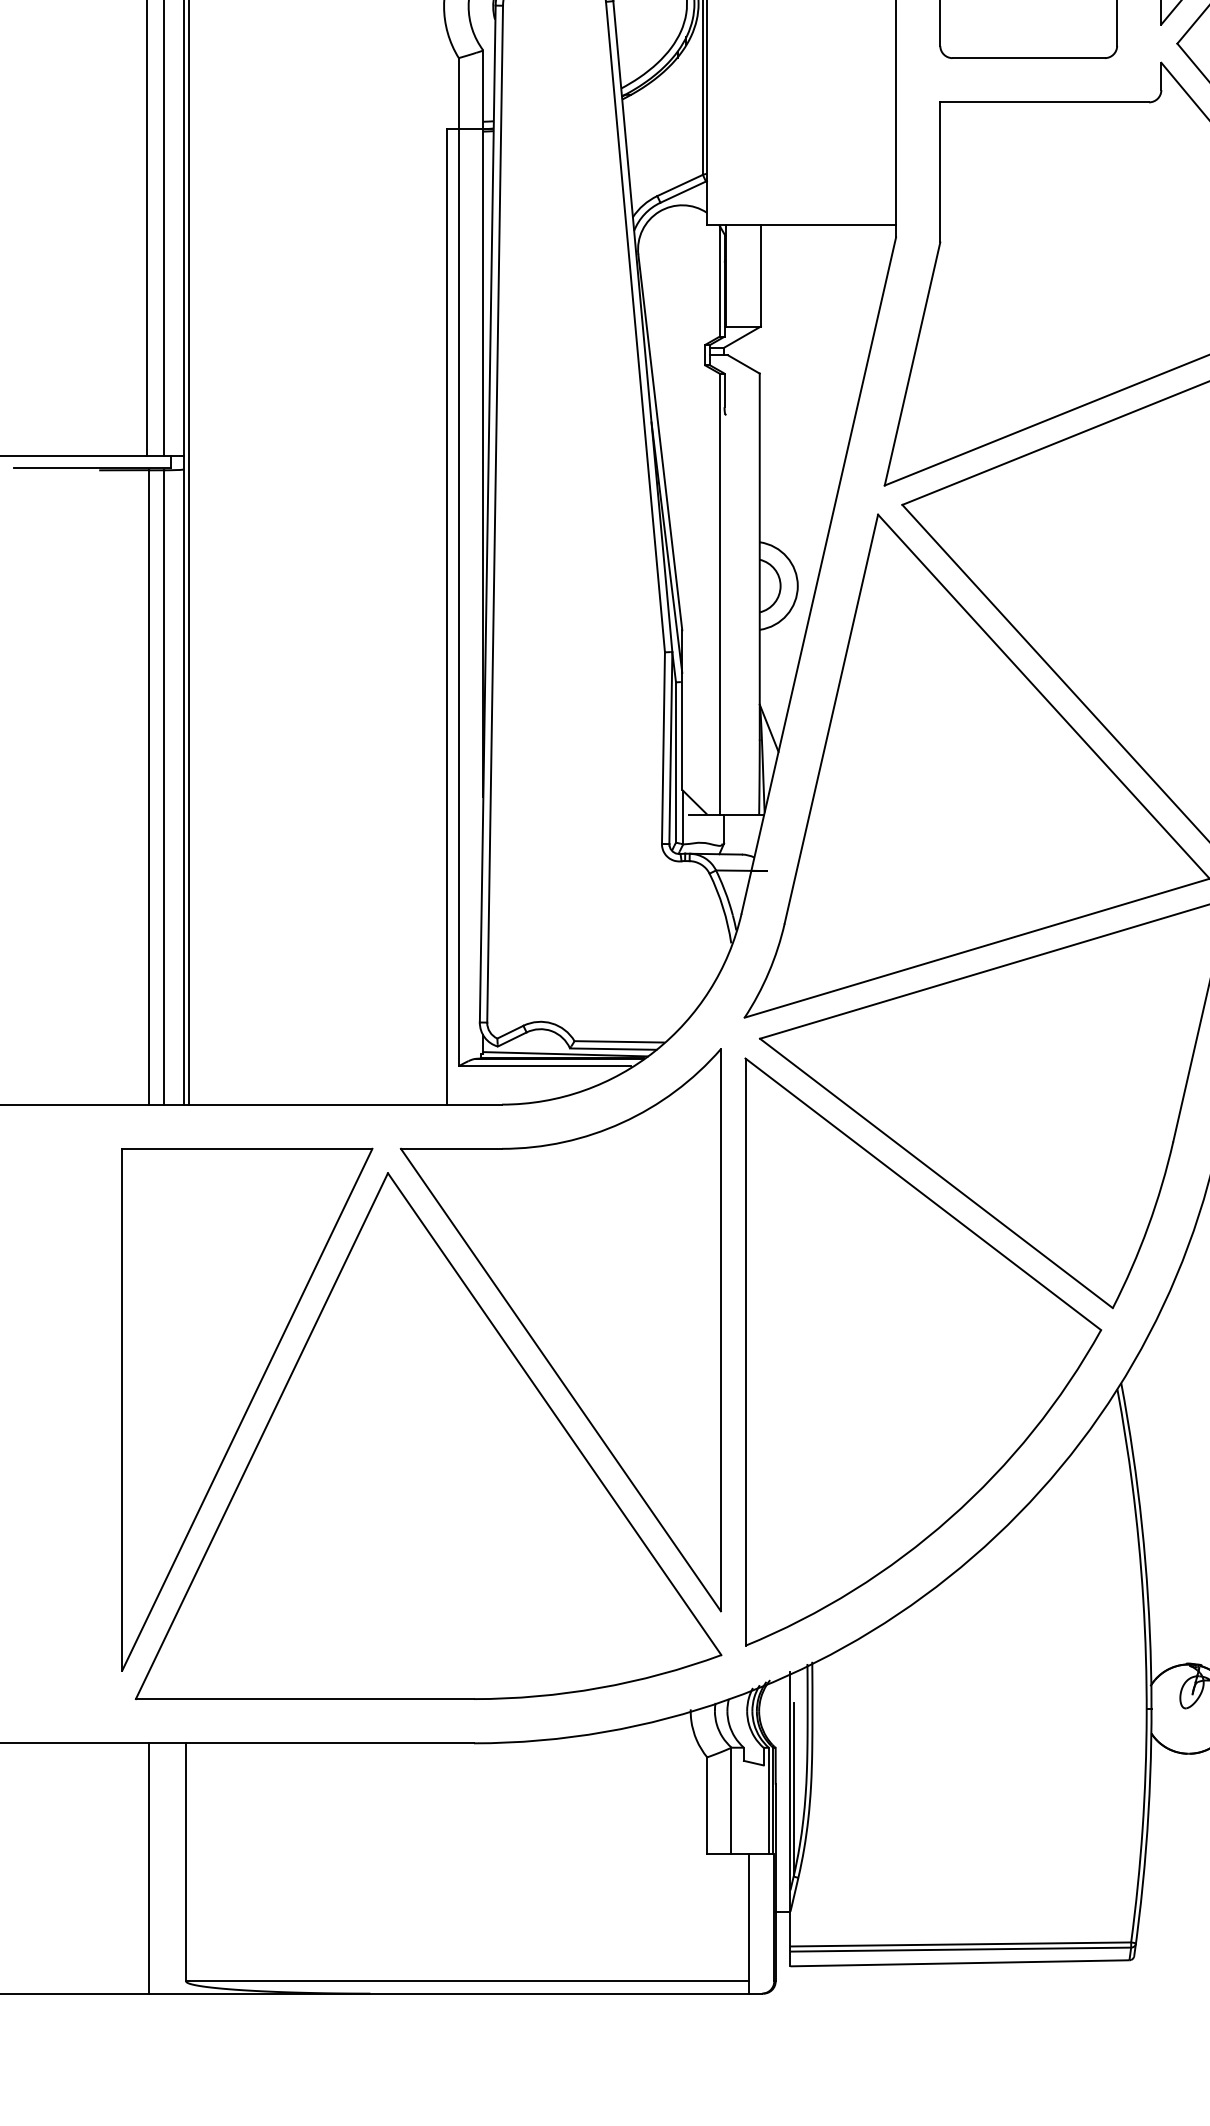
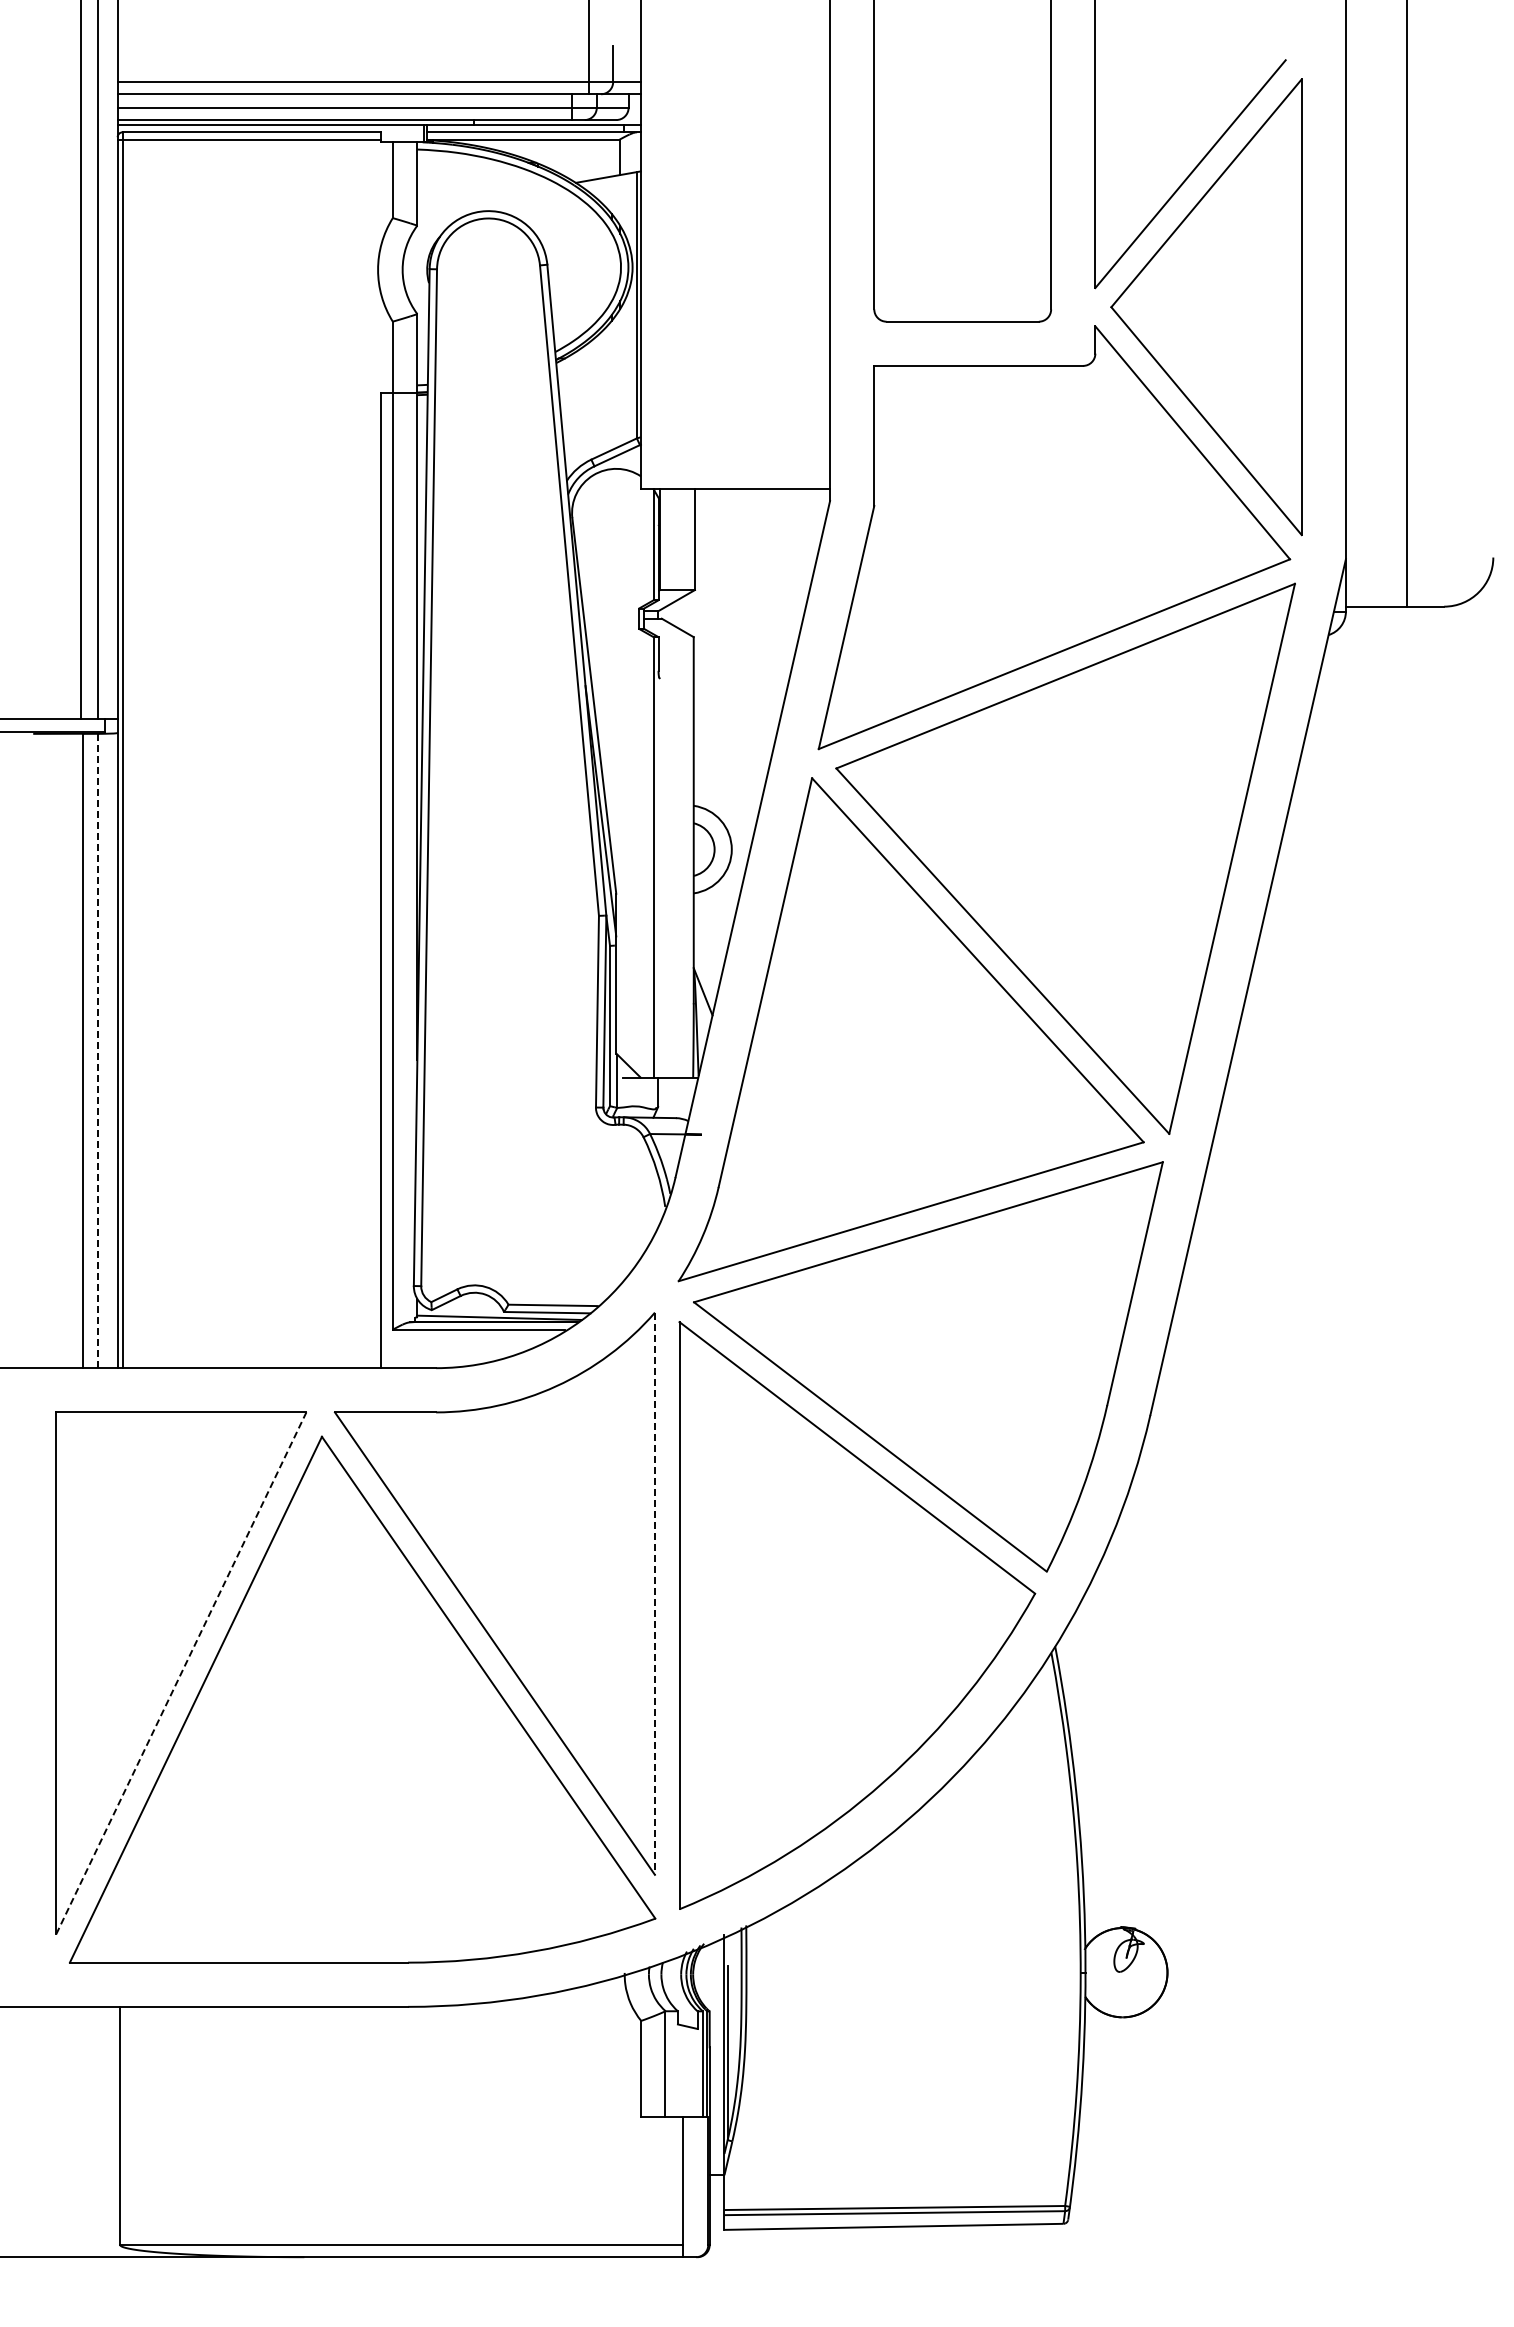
line: (164, 786) -> (98, 1050), solid -> dashed
line: (720, 1330) -> (654, 1594), solid -> dashed
line: (247, 1408) -> (181, 1672), solid -> dashed
line: (149, 1867) -> (83, 2131), removed

